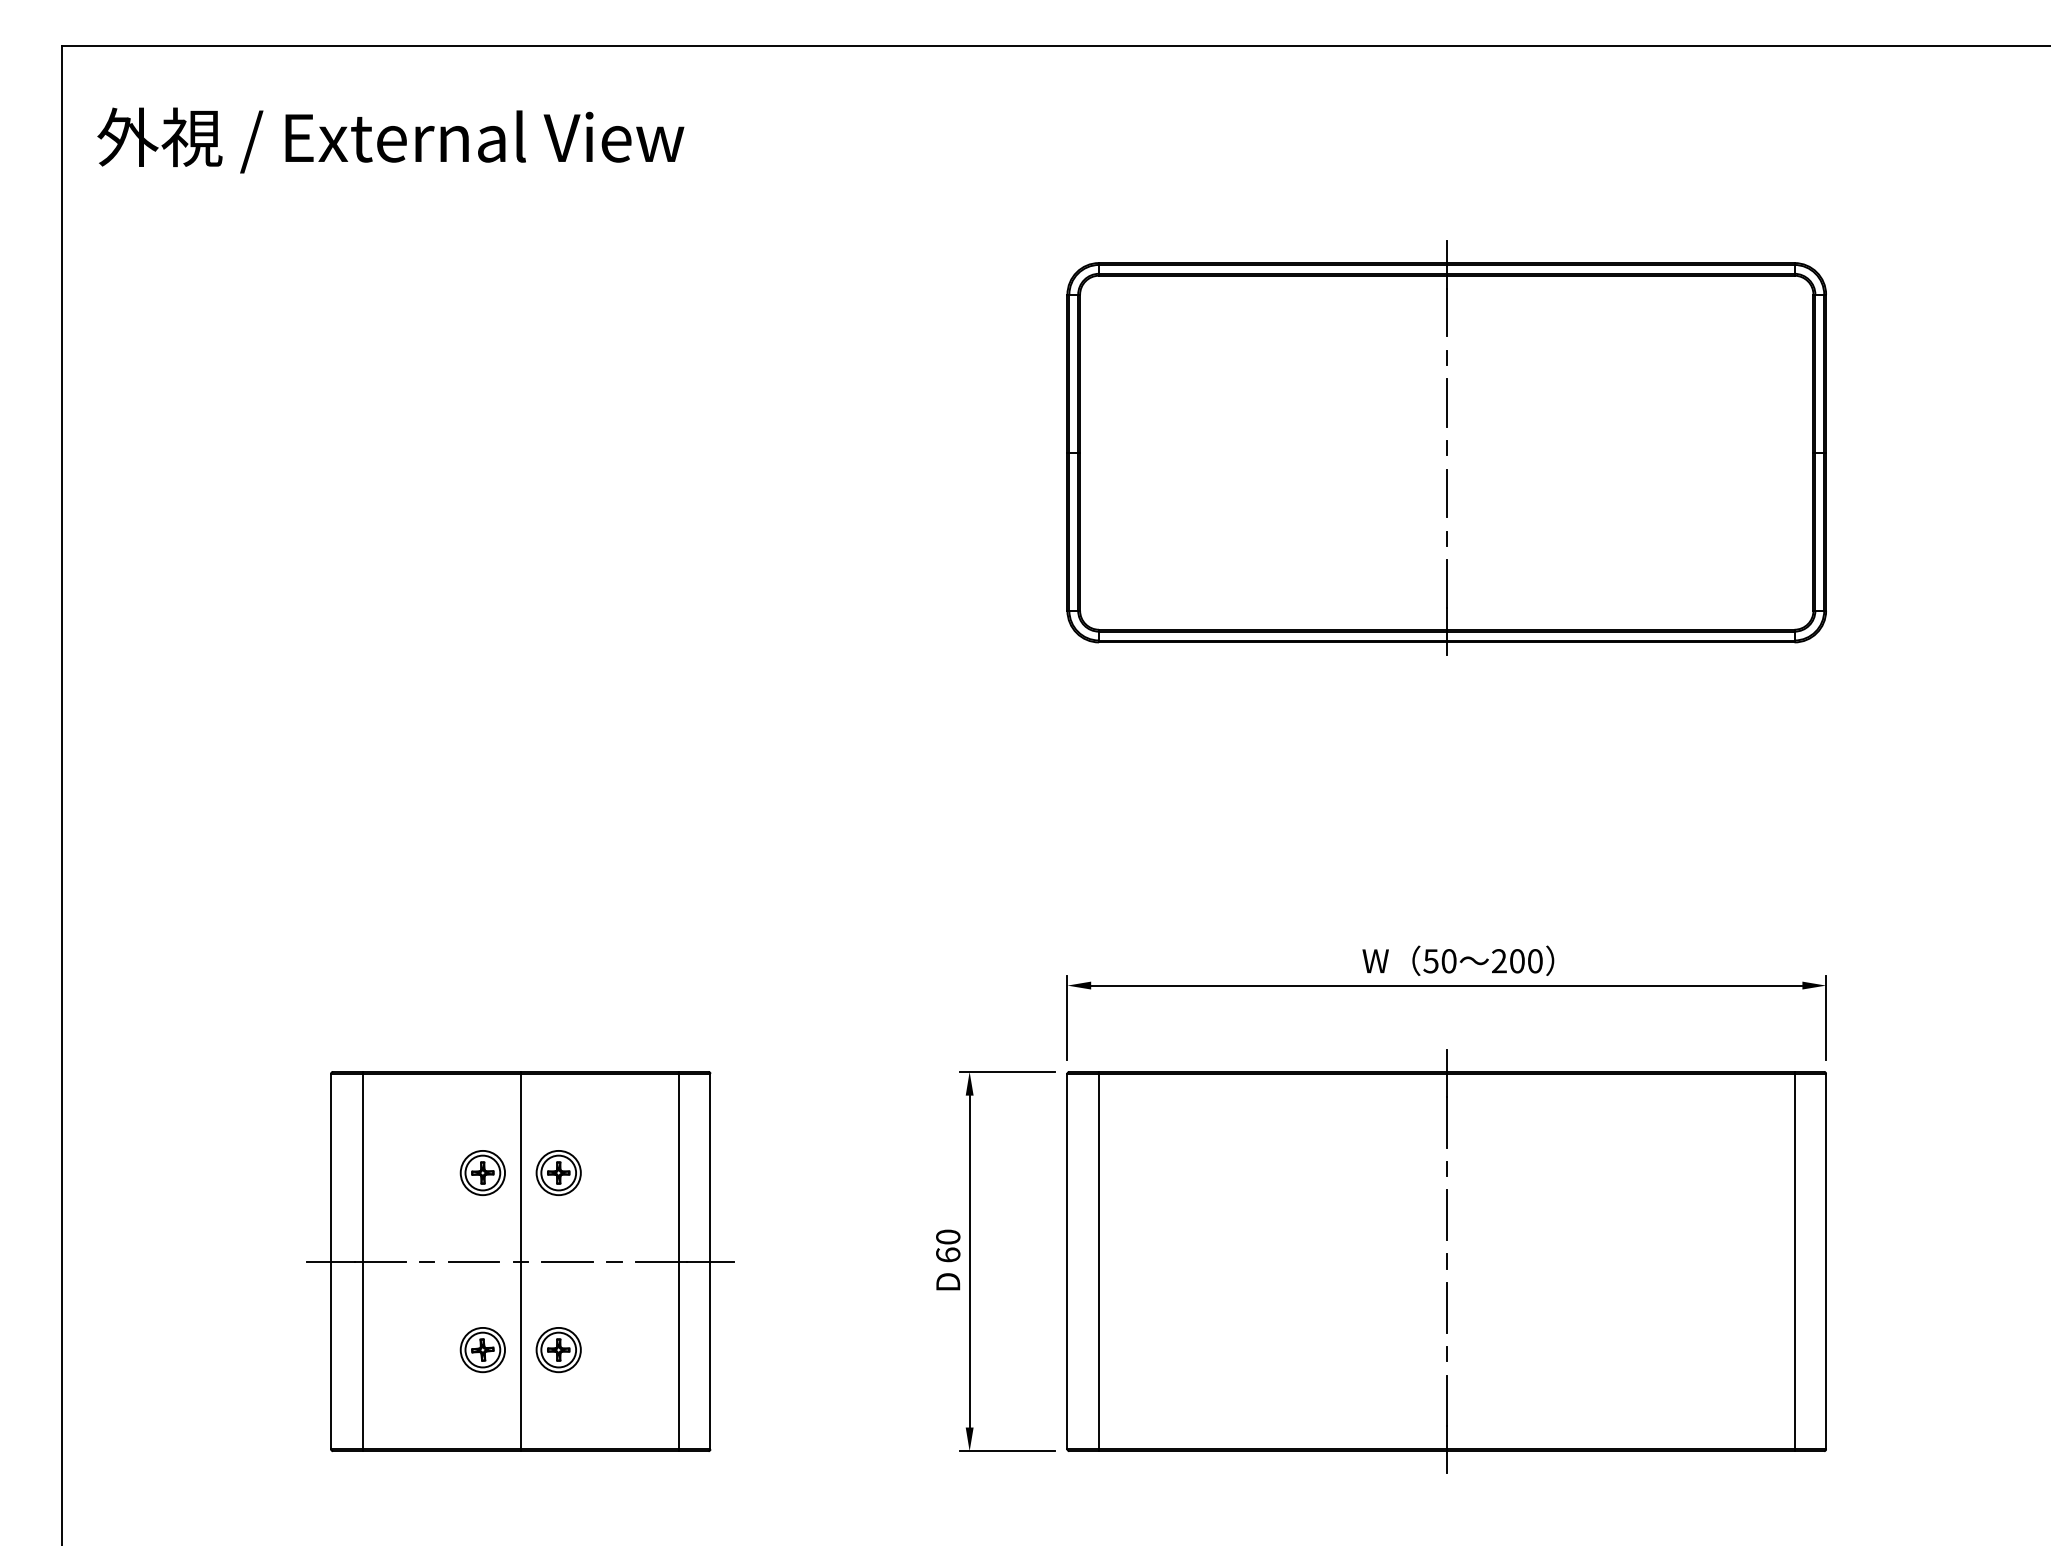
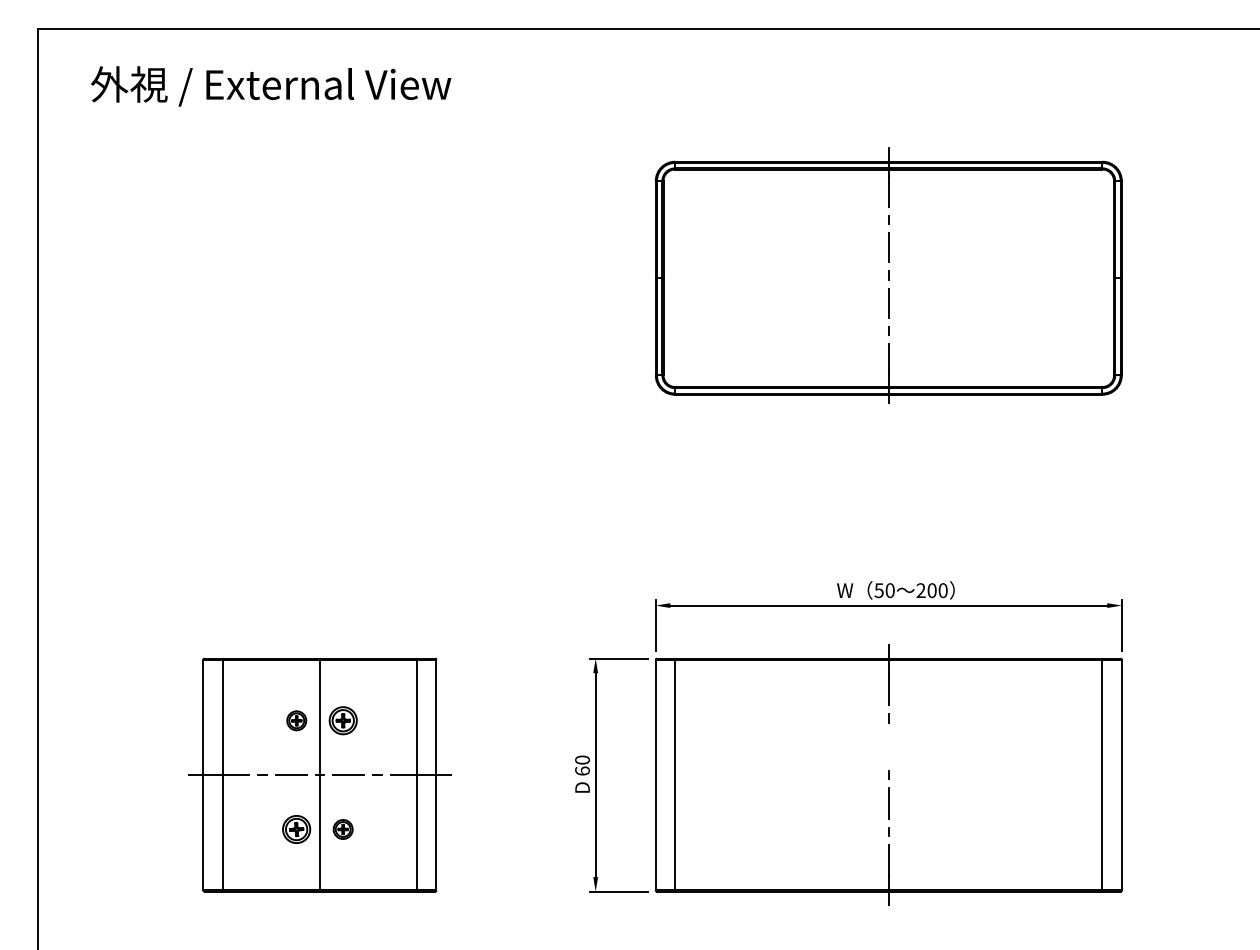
text: (391, 140) -> (271, 86), moved
part: (482, 1172) -> (296, 720), size x0.7
line: (1446, 1214) -> (888, 746), removed
part: (557, 1350) -> (342, 829), size x0.7

